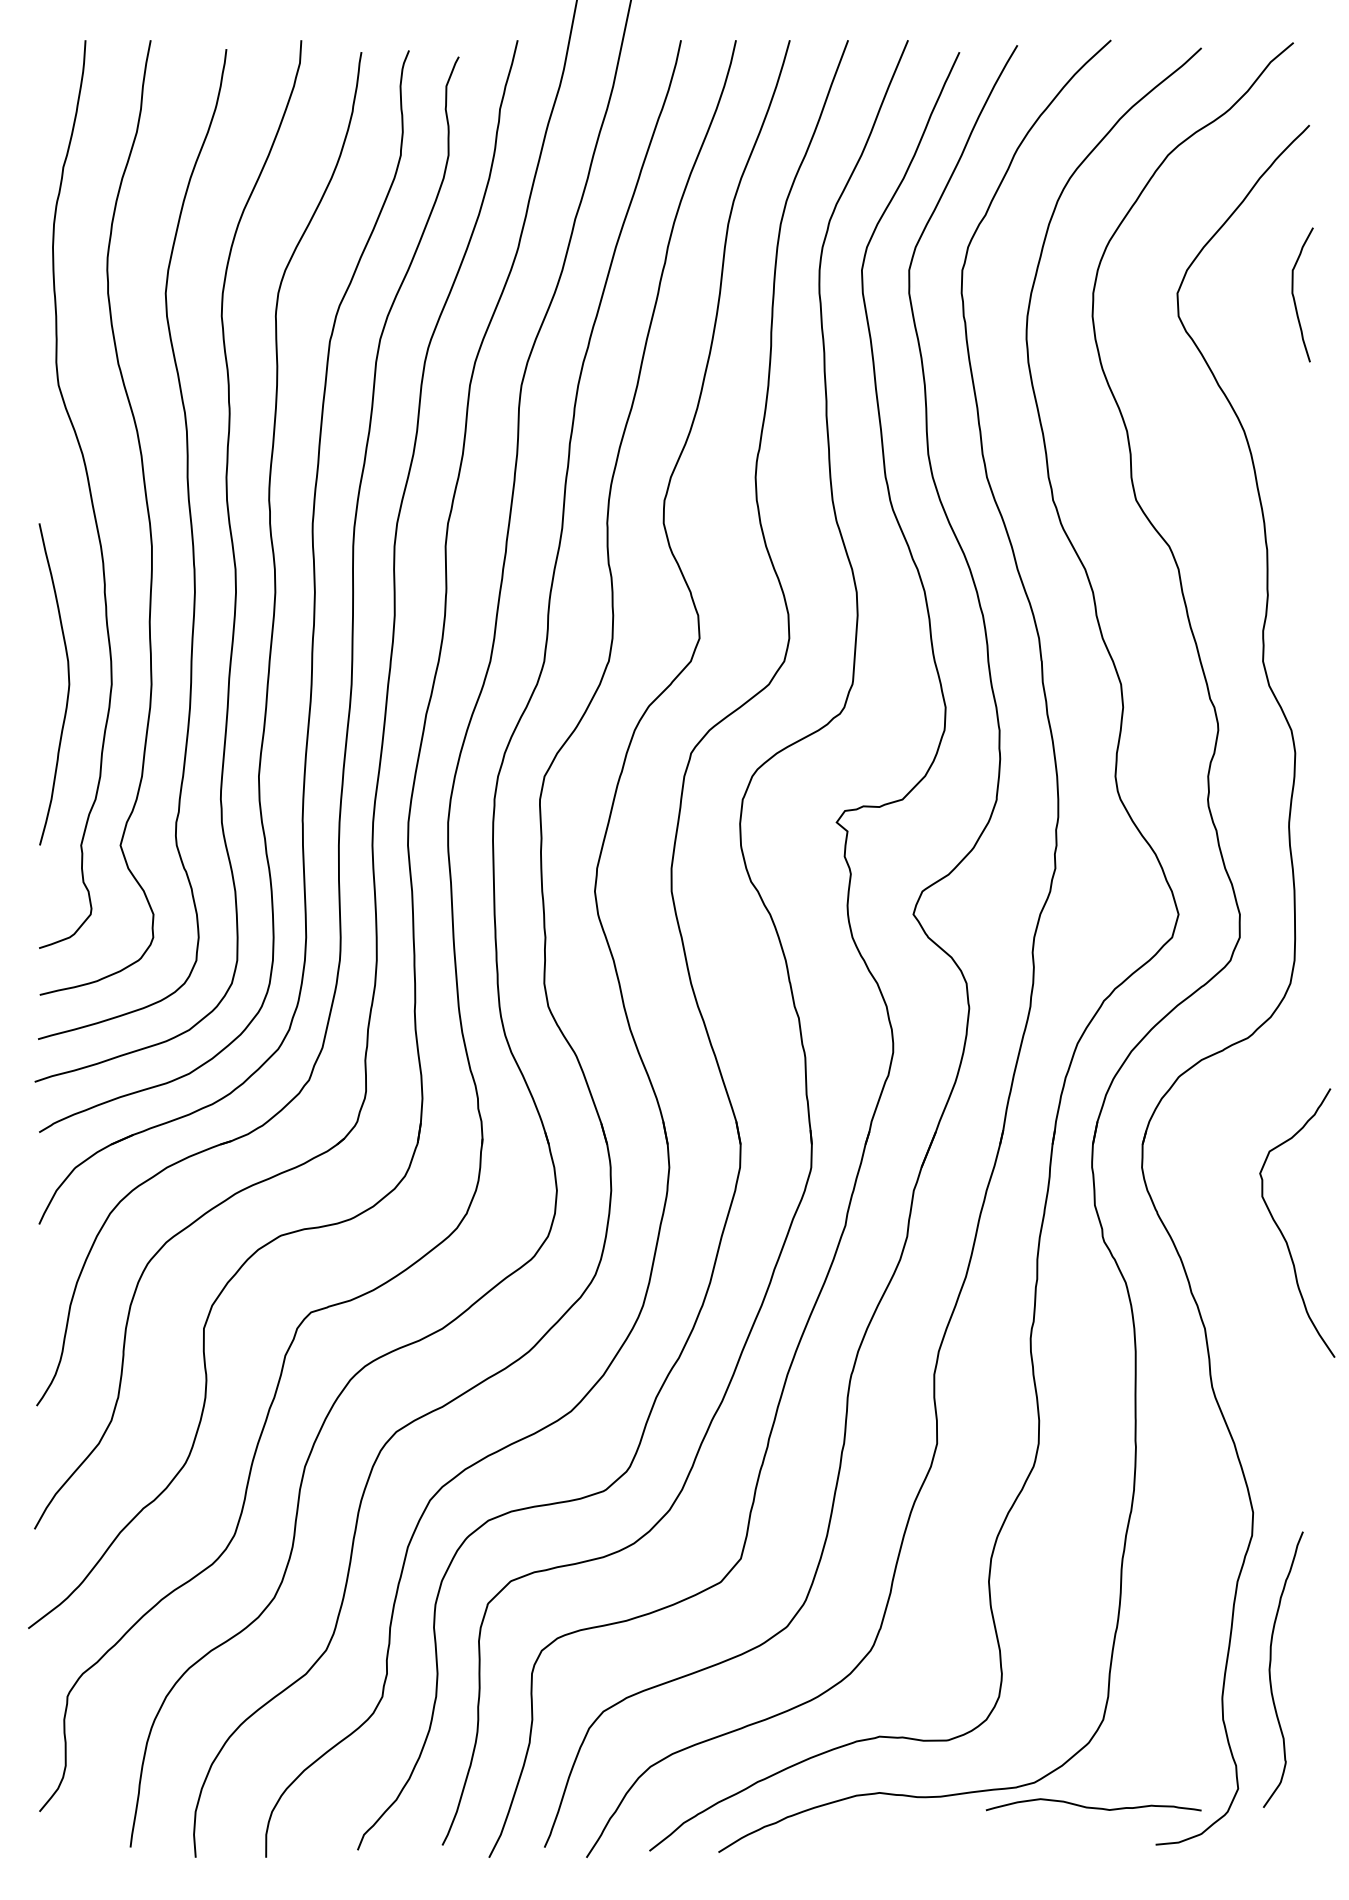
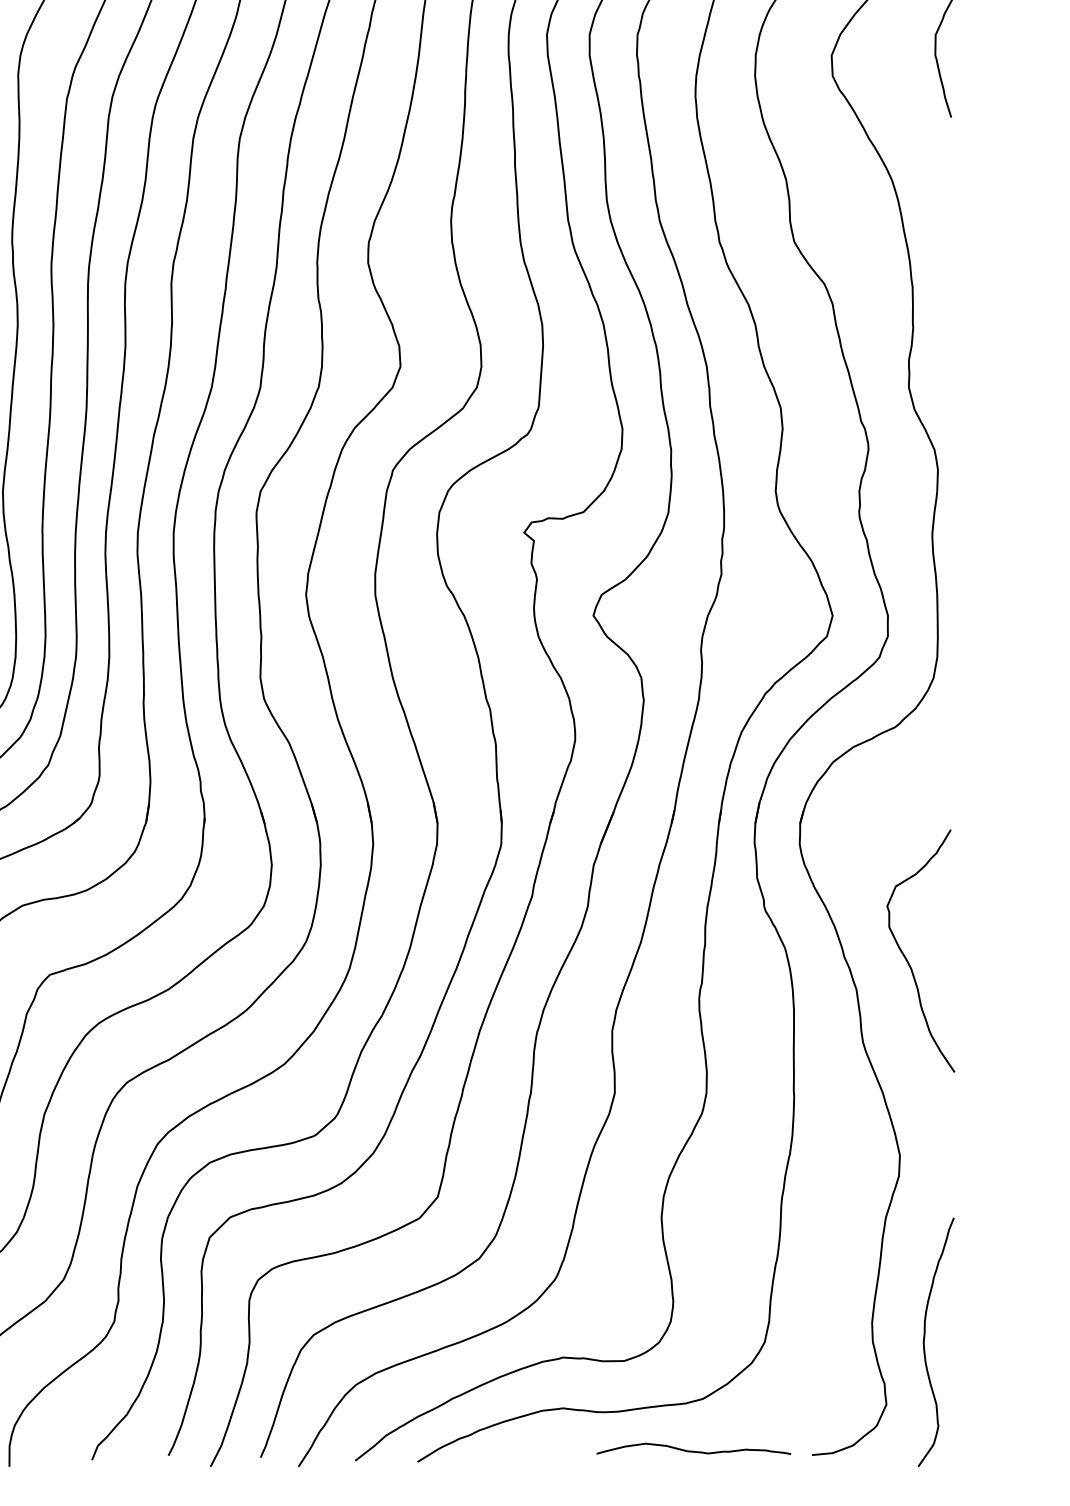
curve: (1281, 1230) -> (906, 957), moved
curve: (1270, 1669) -> (924, 1342), moved
curve: (1093, 1807) -> (693, 1451), moved

